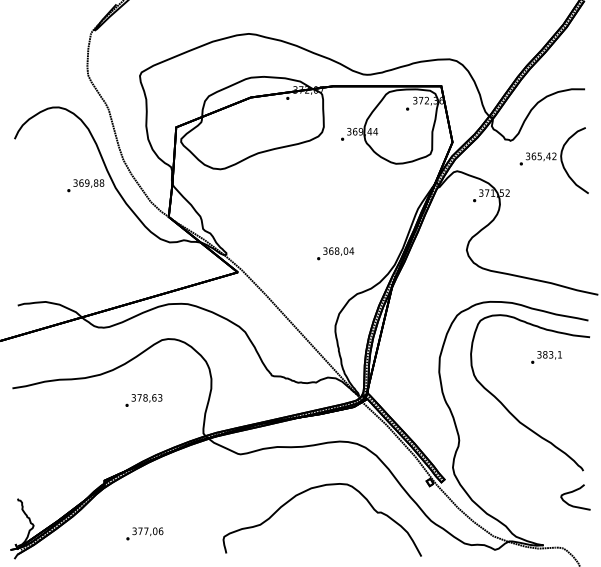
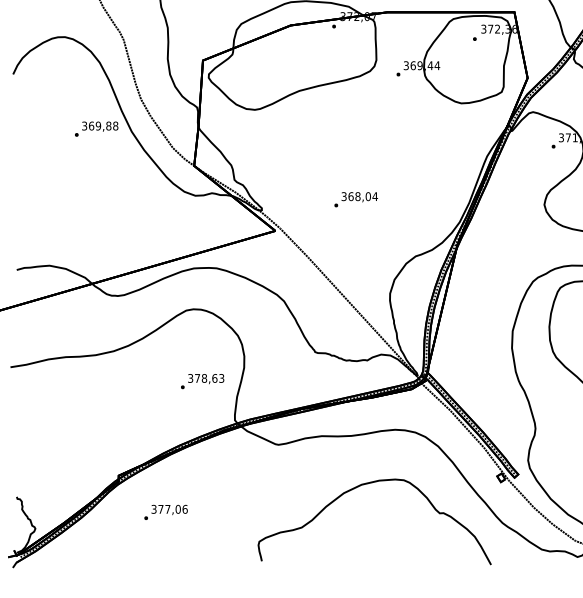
text: (335, 253) -> (356, 199), moved
text: (143, 400) -> (202, 381), moved
text: (144, 533) -> (165, 511), moved

